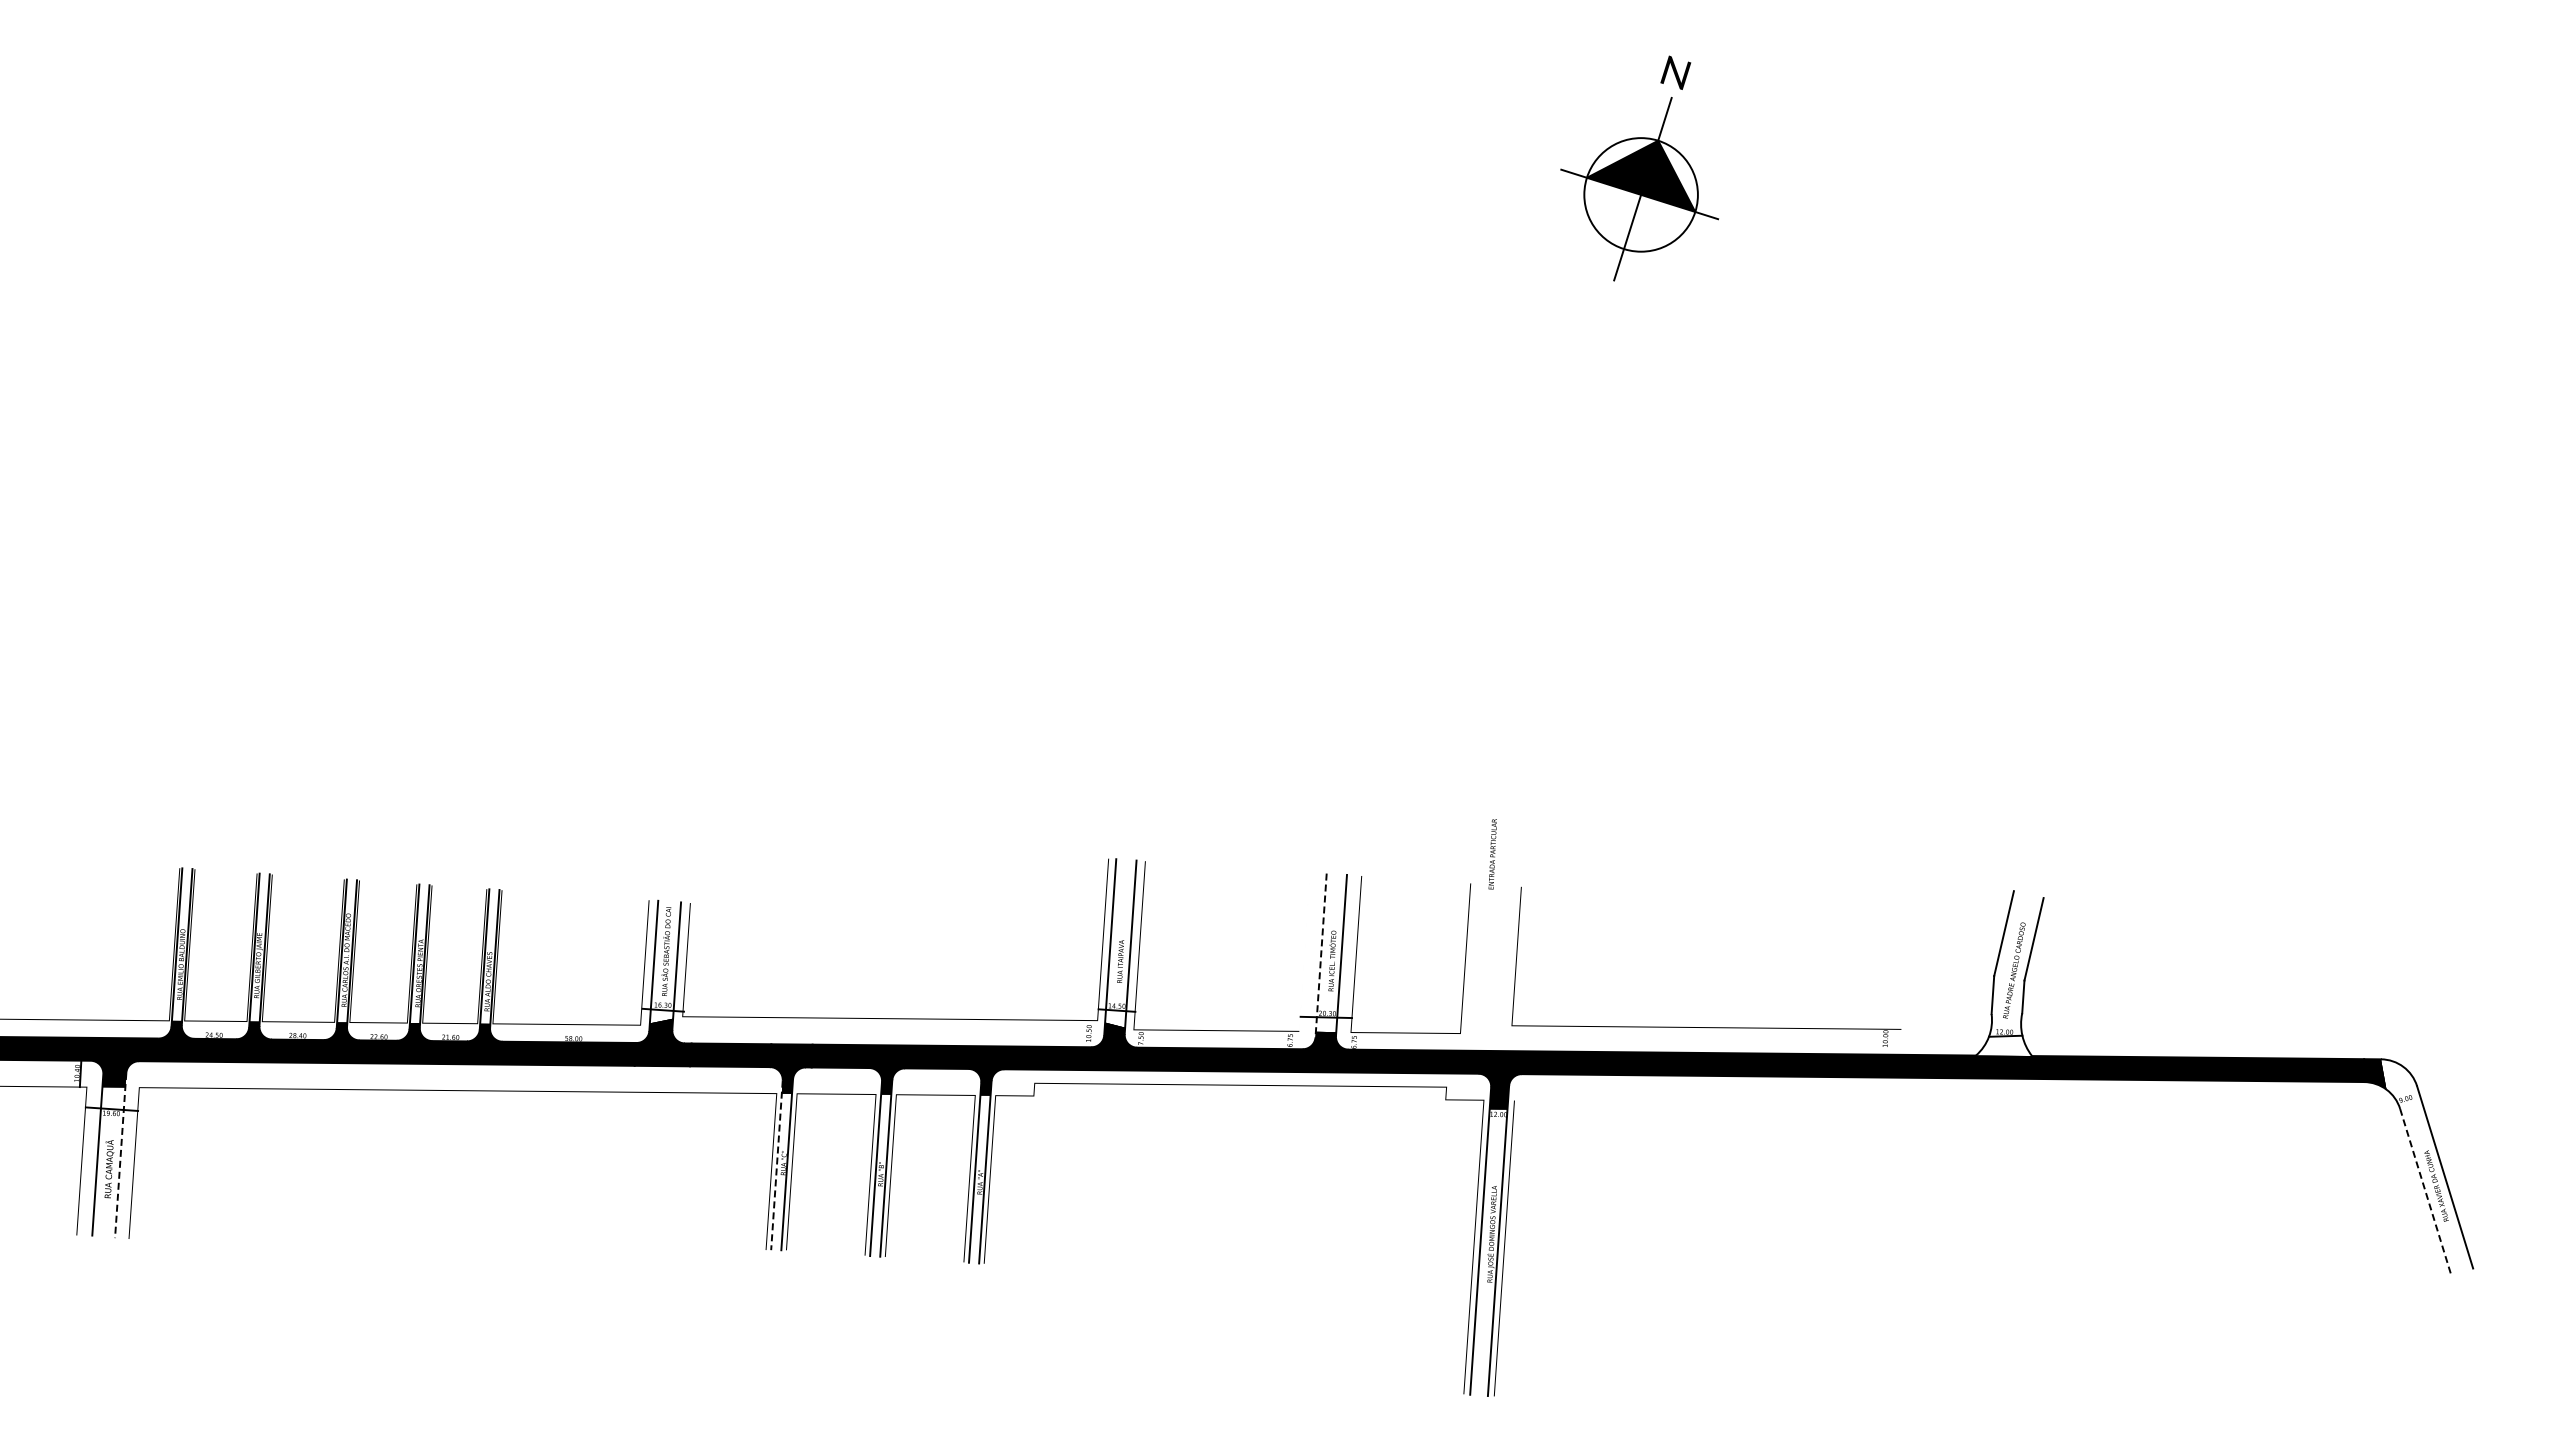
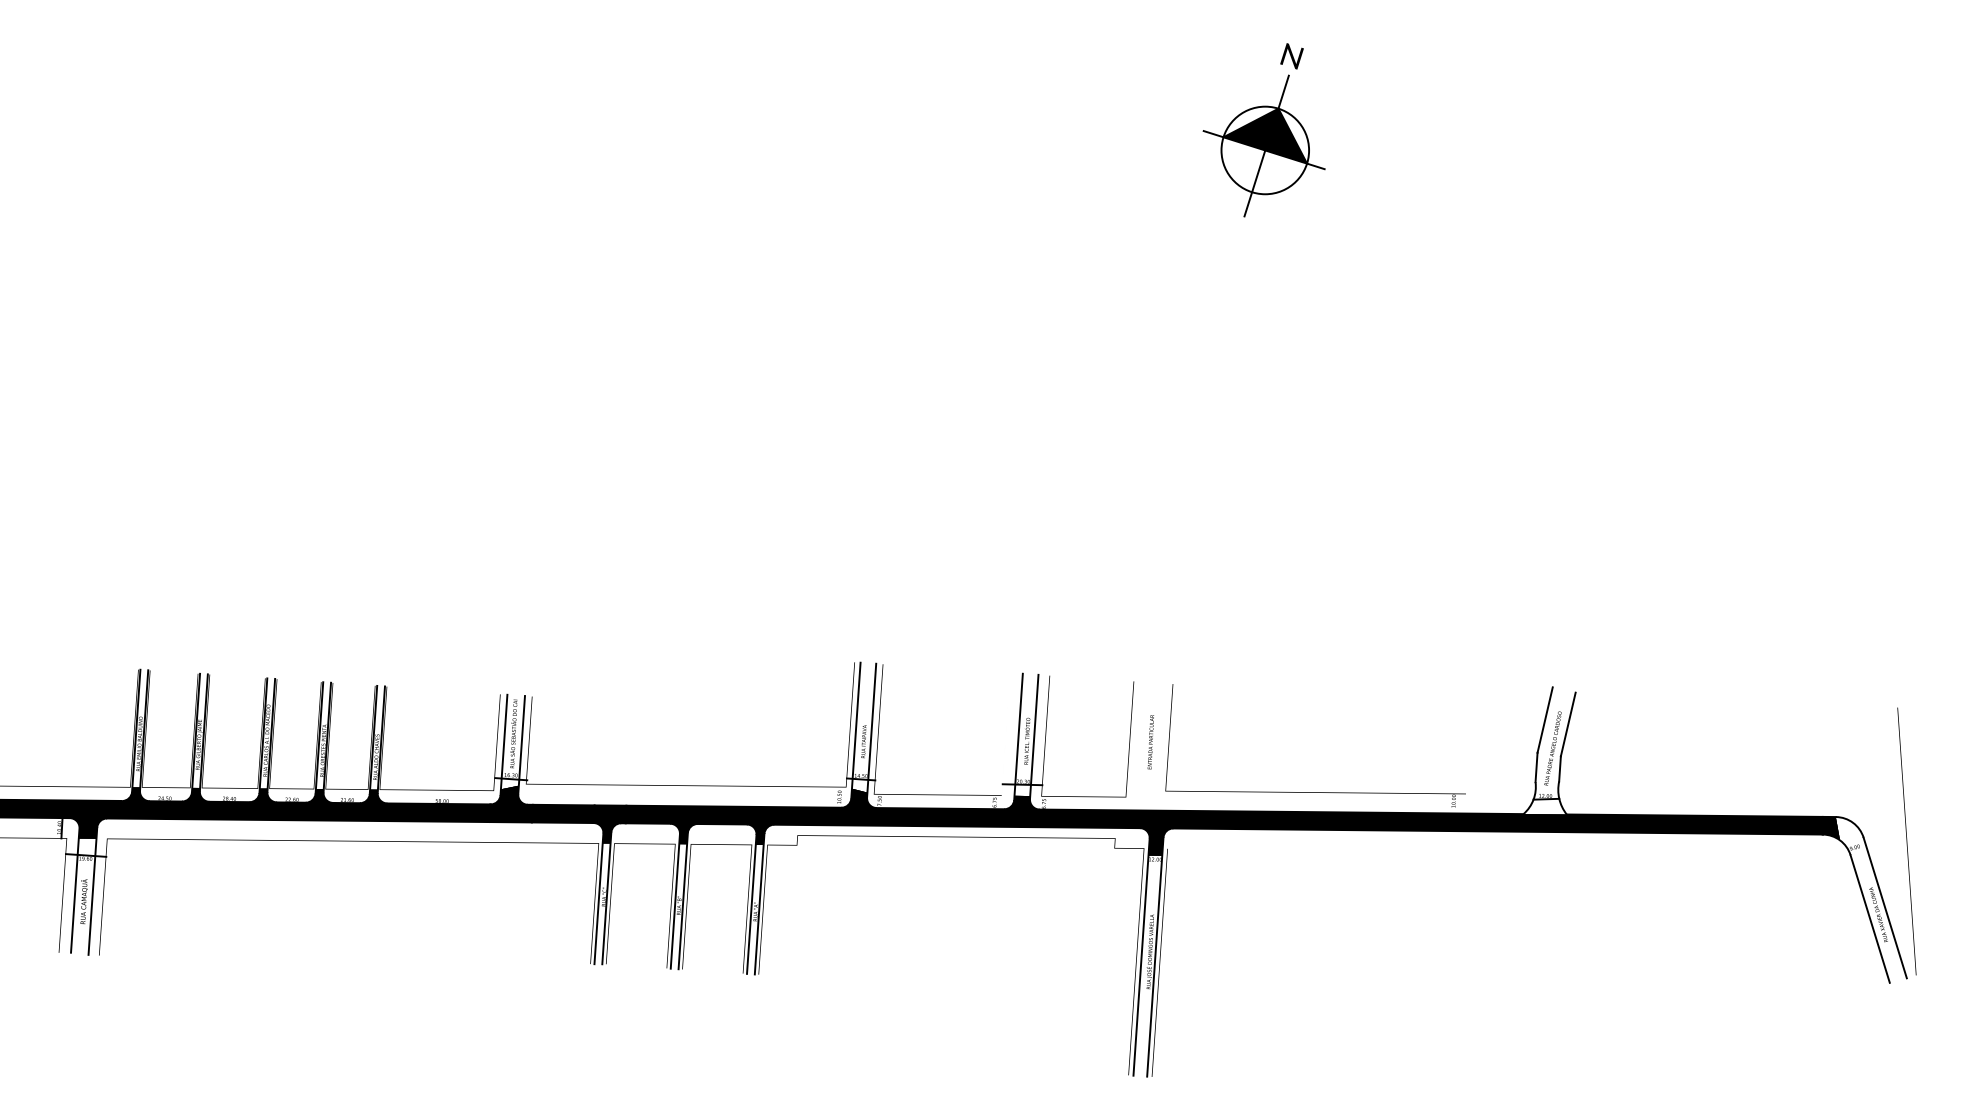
text: (1492, 854) -> (1150, 742), moved
line: (1321, 955) -> (1018, 736), dashed -> solid
line: (2472, 1090) -> (1906, 841), added
line: (120, 1155) -> (92, 891), dashed -> solid
line: (776, 1165) -> (598, 898), dashed -> solid
line: (2425, 1191) -> (1870, 918), dashed -> solid

